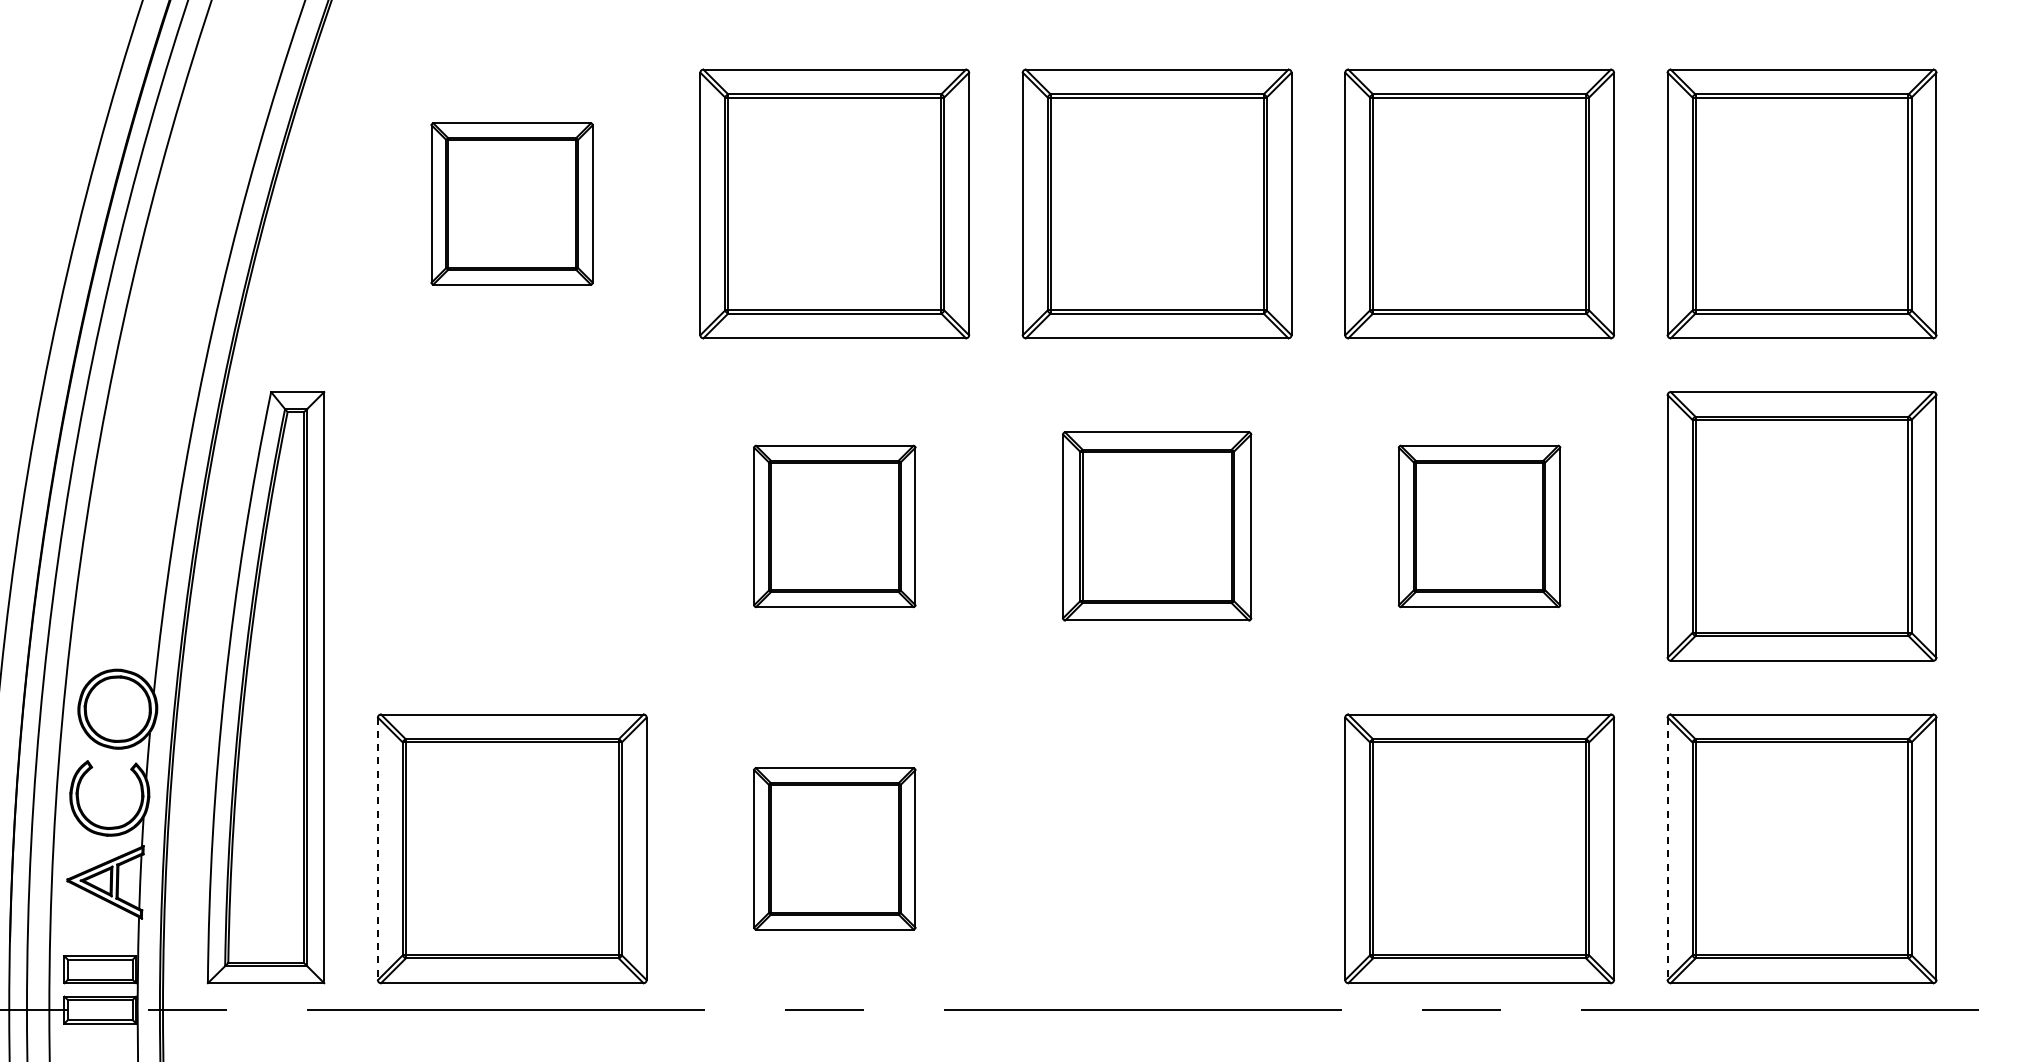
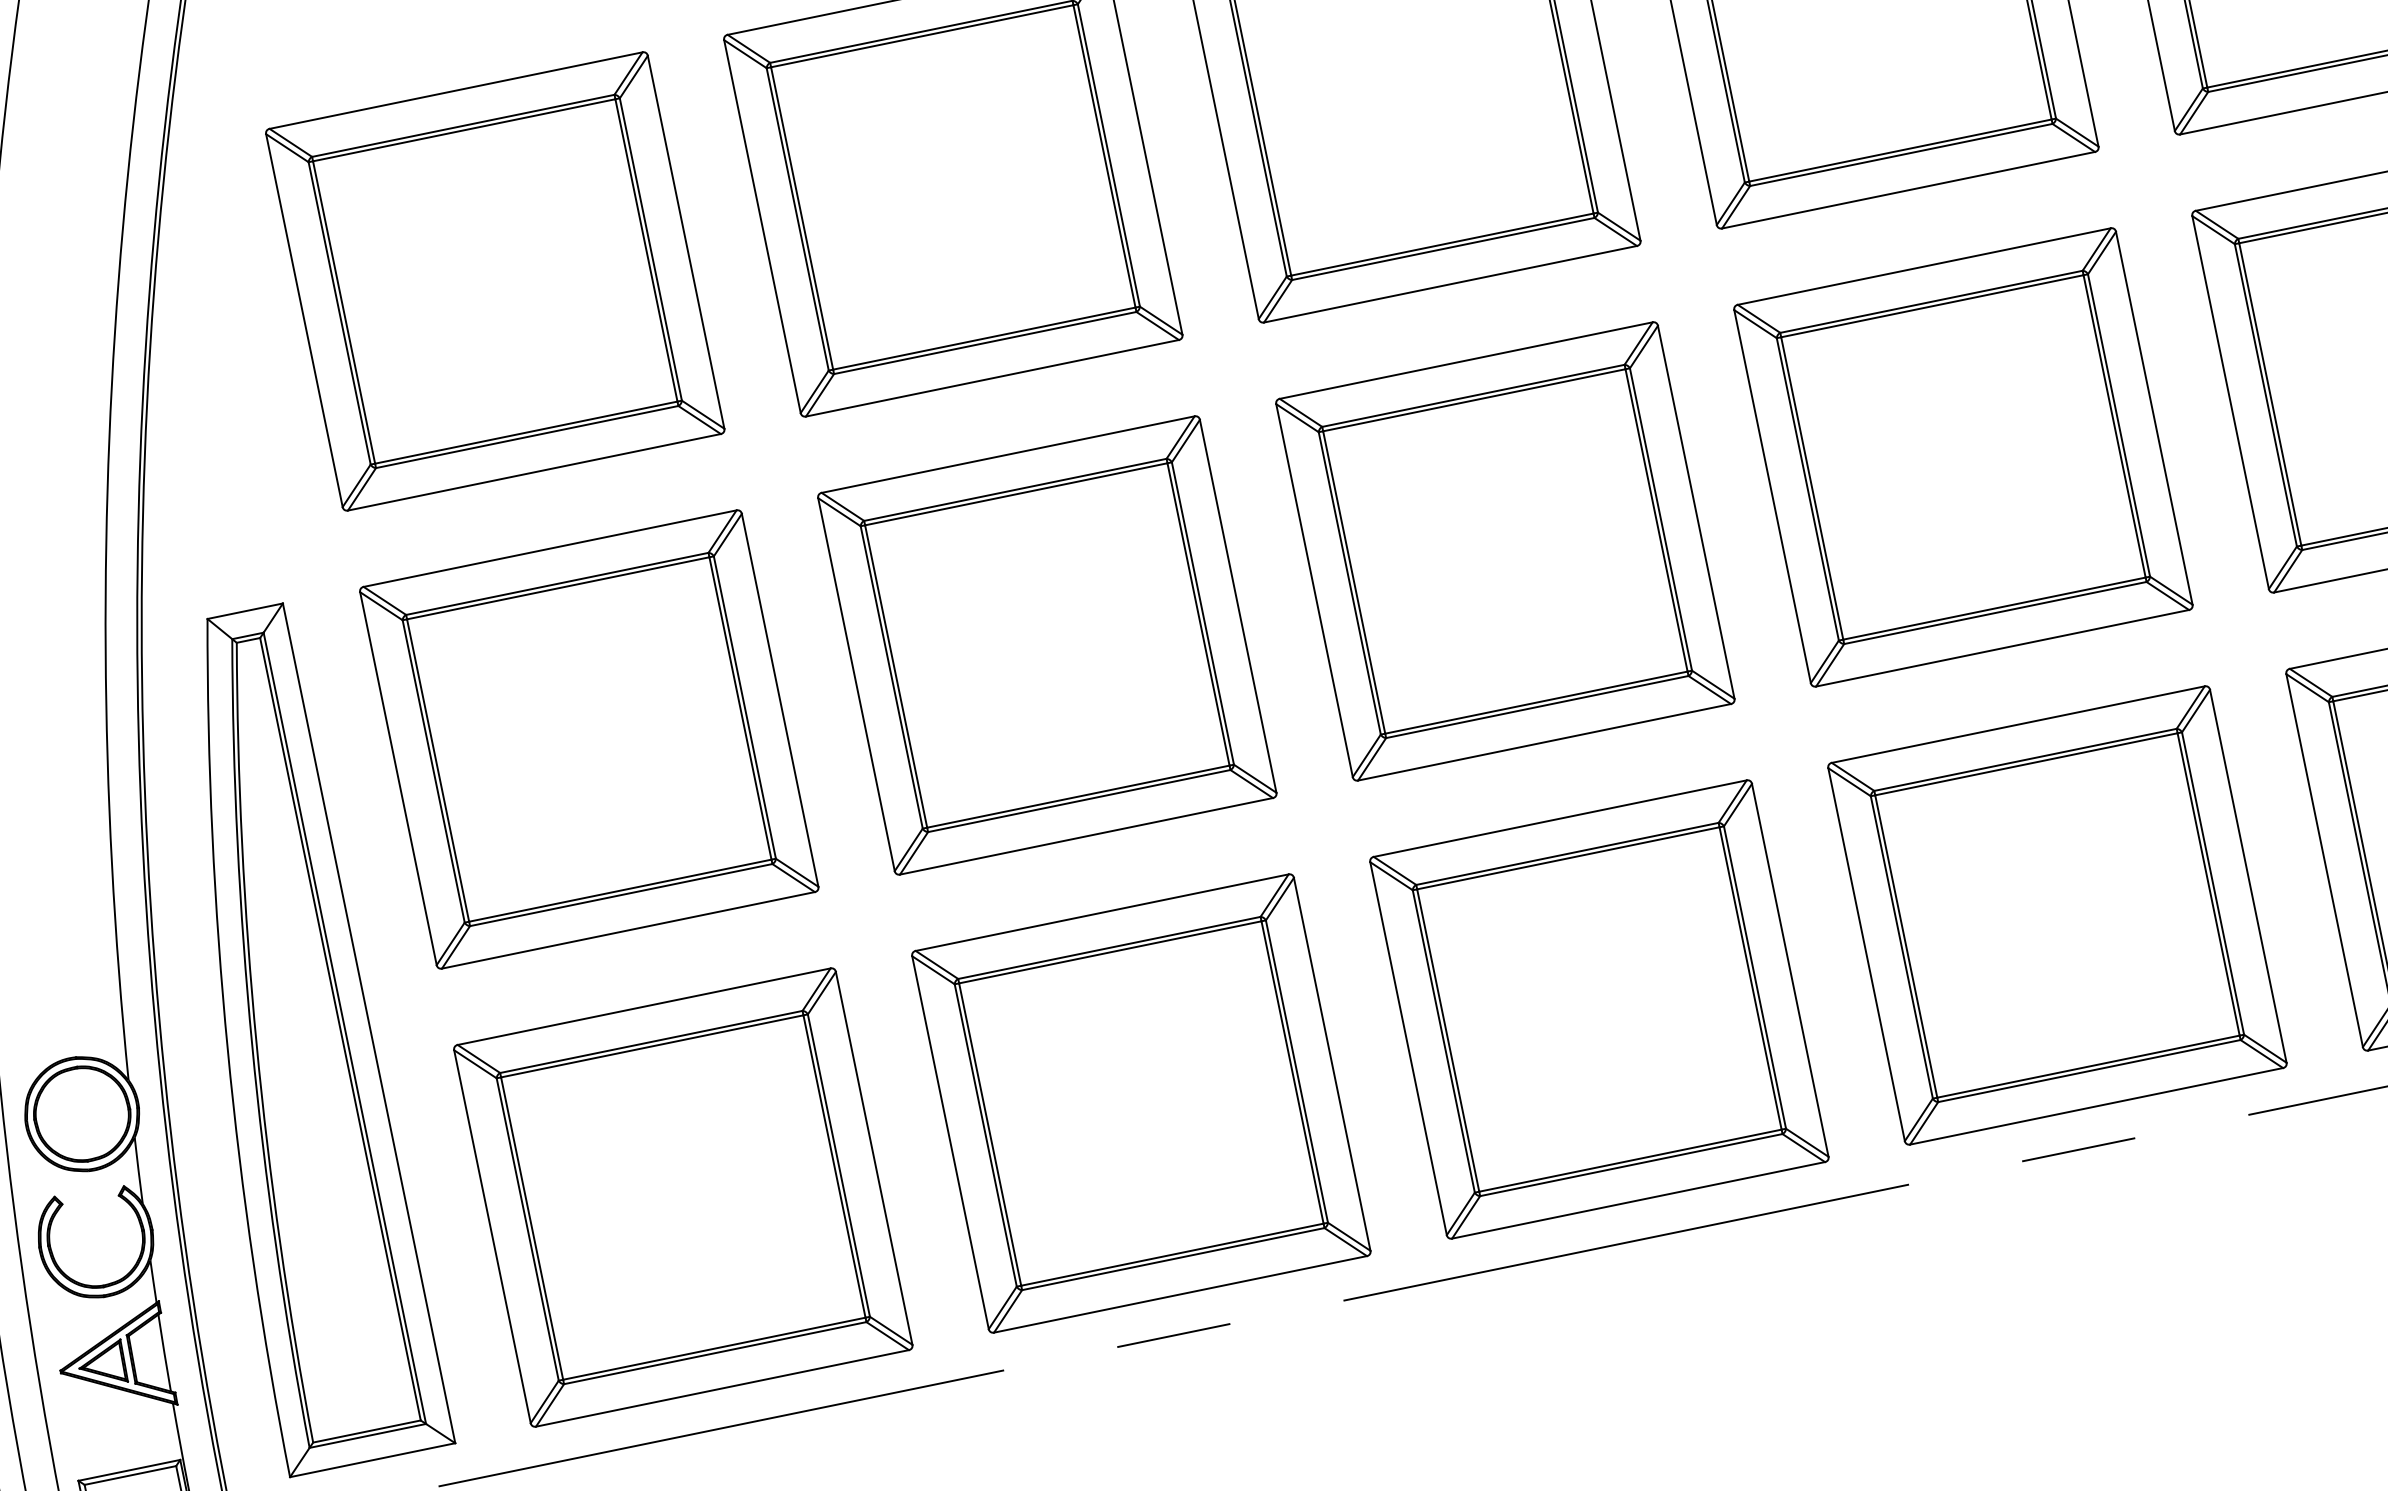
part: (511, 203) -> (493, 281), size x1.67
part: (511, 526) -> (588, 739), added
part: (834, 526) -> (1047, 645), size x1.67
part: (1156, 526) -> (1504, 551), size x1.43
part: (1479, 526) -> (1963, 457), size x1.67
part: (834, 848) -> (1140, 1103), size x1.67
part: (1156, 848) -> (1598, 1009), added
line: (377, 849) -> (491, 1237), dashed -> solid
line: (1667, 849) -> (2324, 861), dashed -> solid

